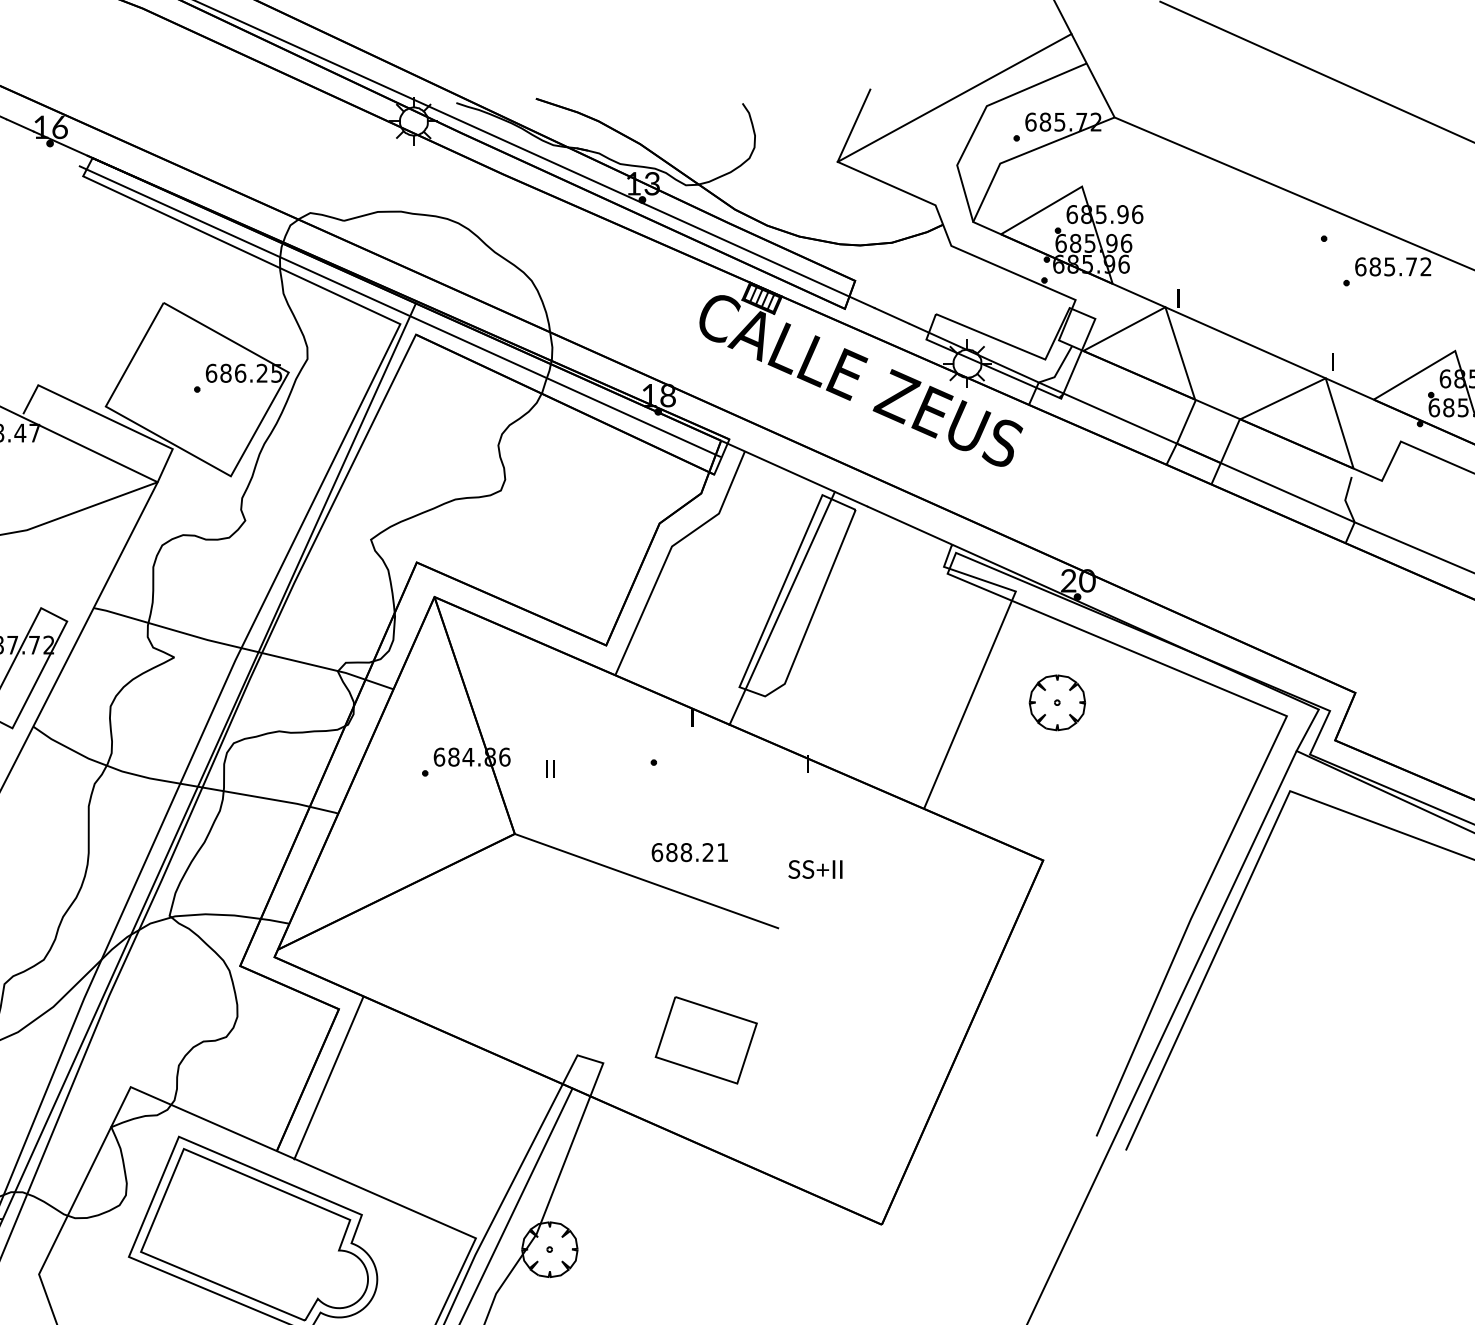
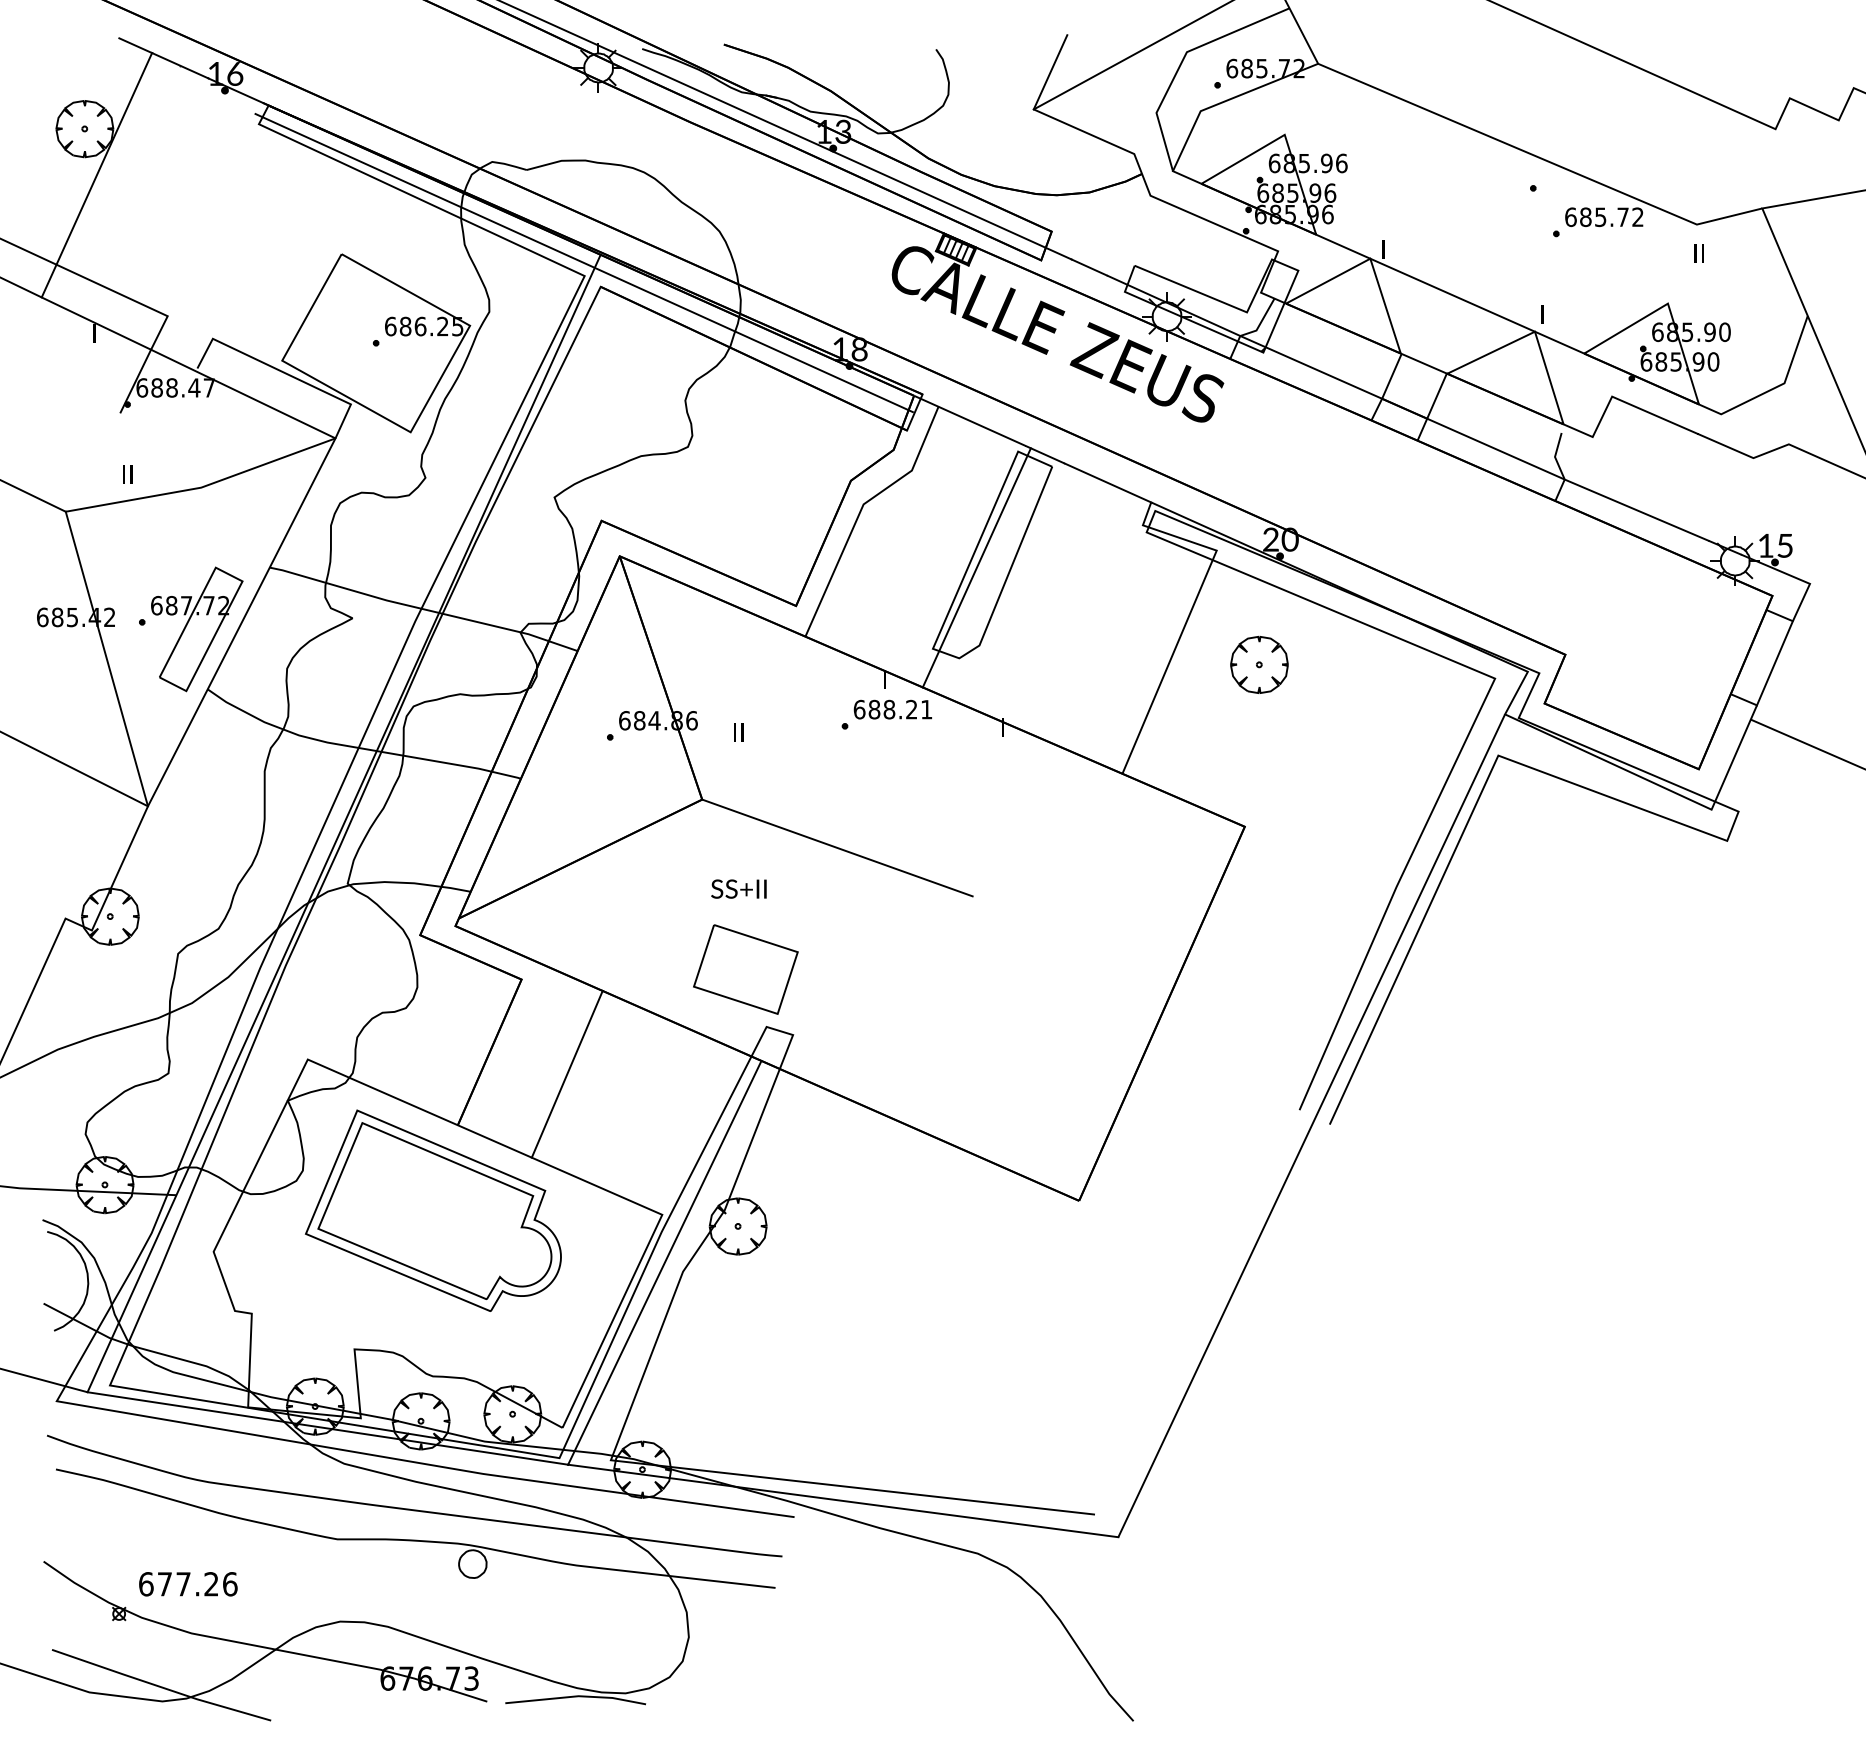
text: (689, 852) -> (892, 709), moved
text: (815, 868) -> (738, 888), moved
part: (705, 1040) -> (745, 969), moved
line: (328, 1077) -> (566, 1073), moved

